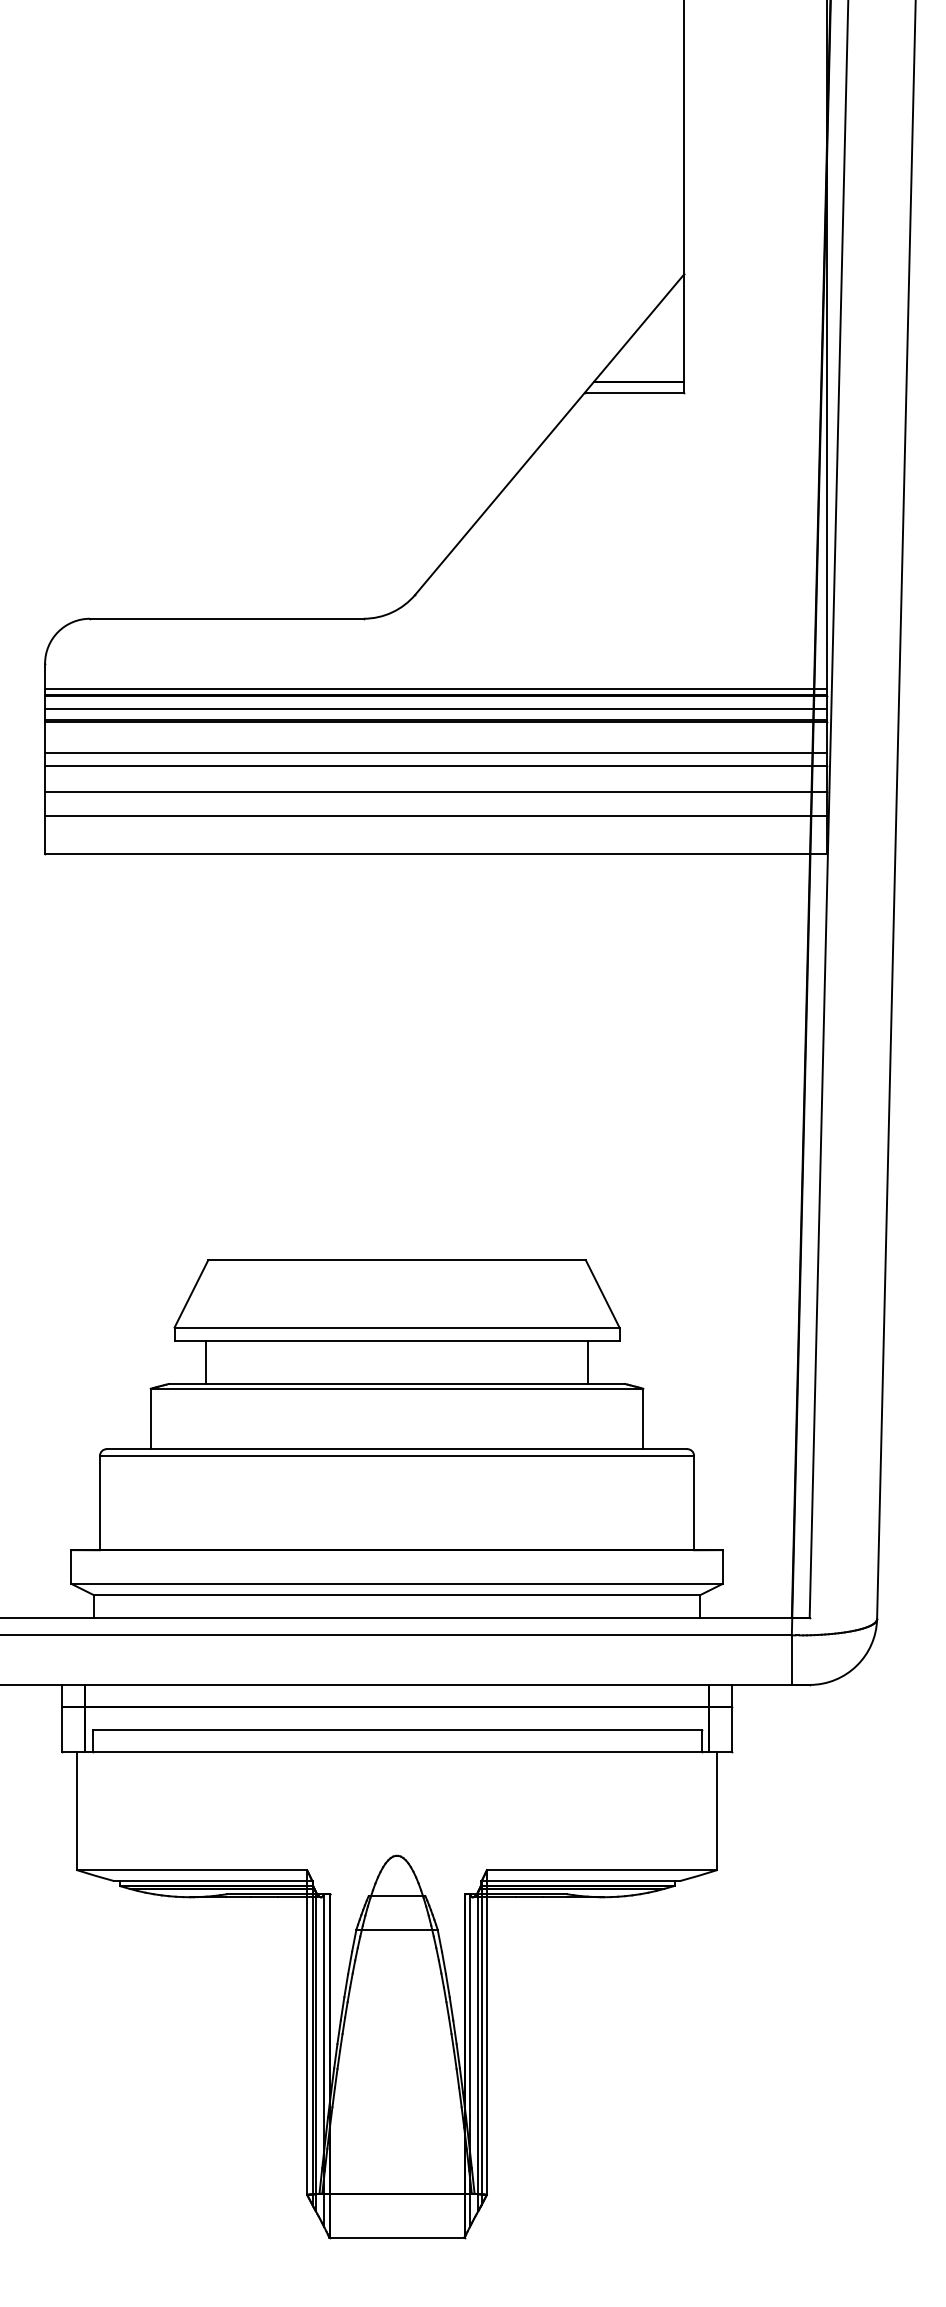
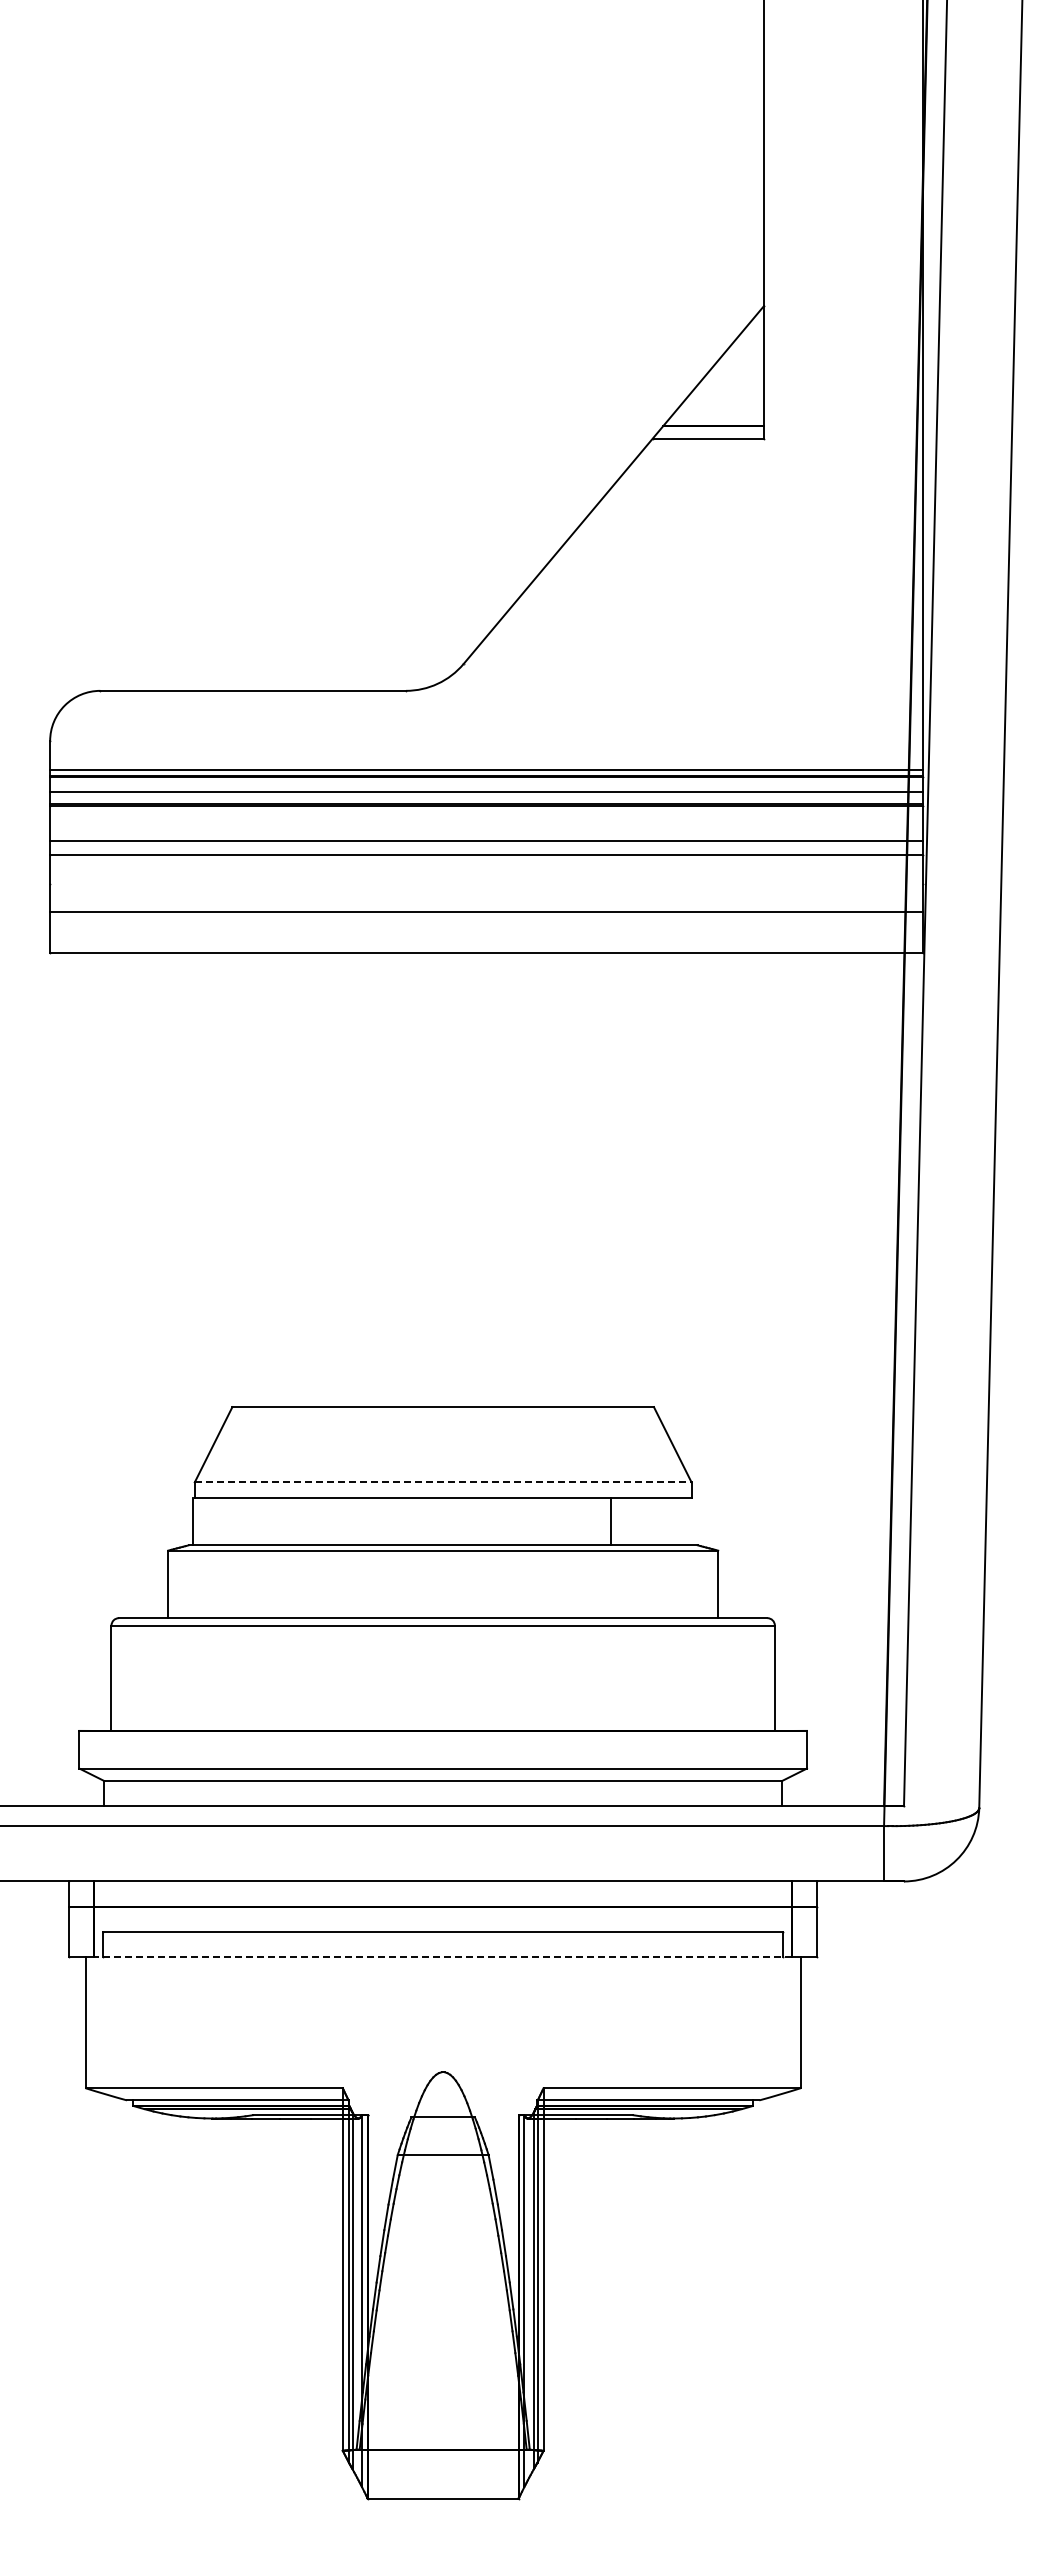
line: (435, 791) -> (486, 883), removed
line: (397, 1327) -> (443, 1482), solid -> dashed
line: (205, 1362) -> (192, 1521), moved
line: (588, 1362) -> (611, 1521), moved
line: (397, 1752) -> (443, 1956), solid -> dashed

